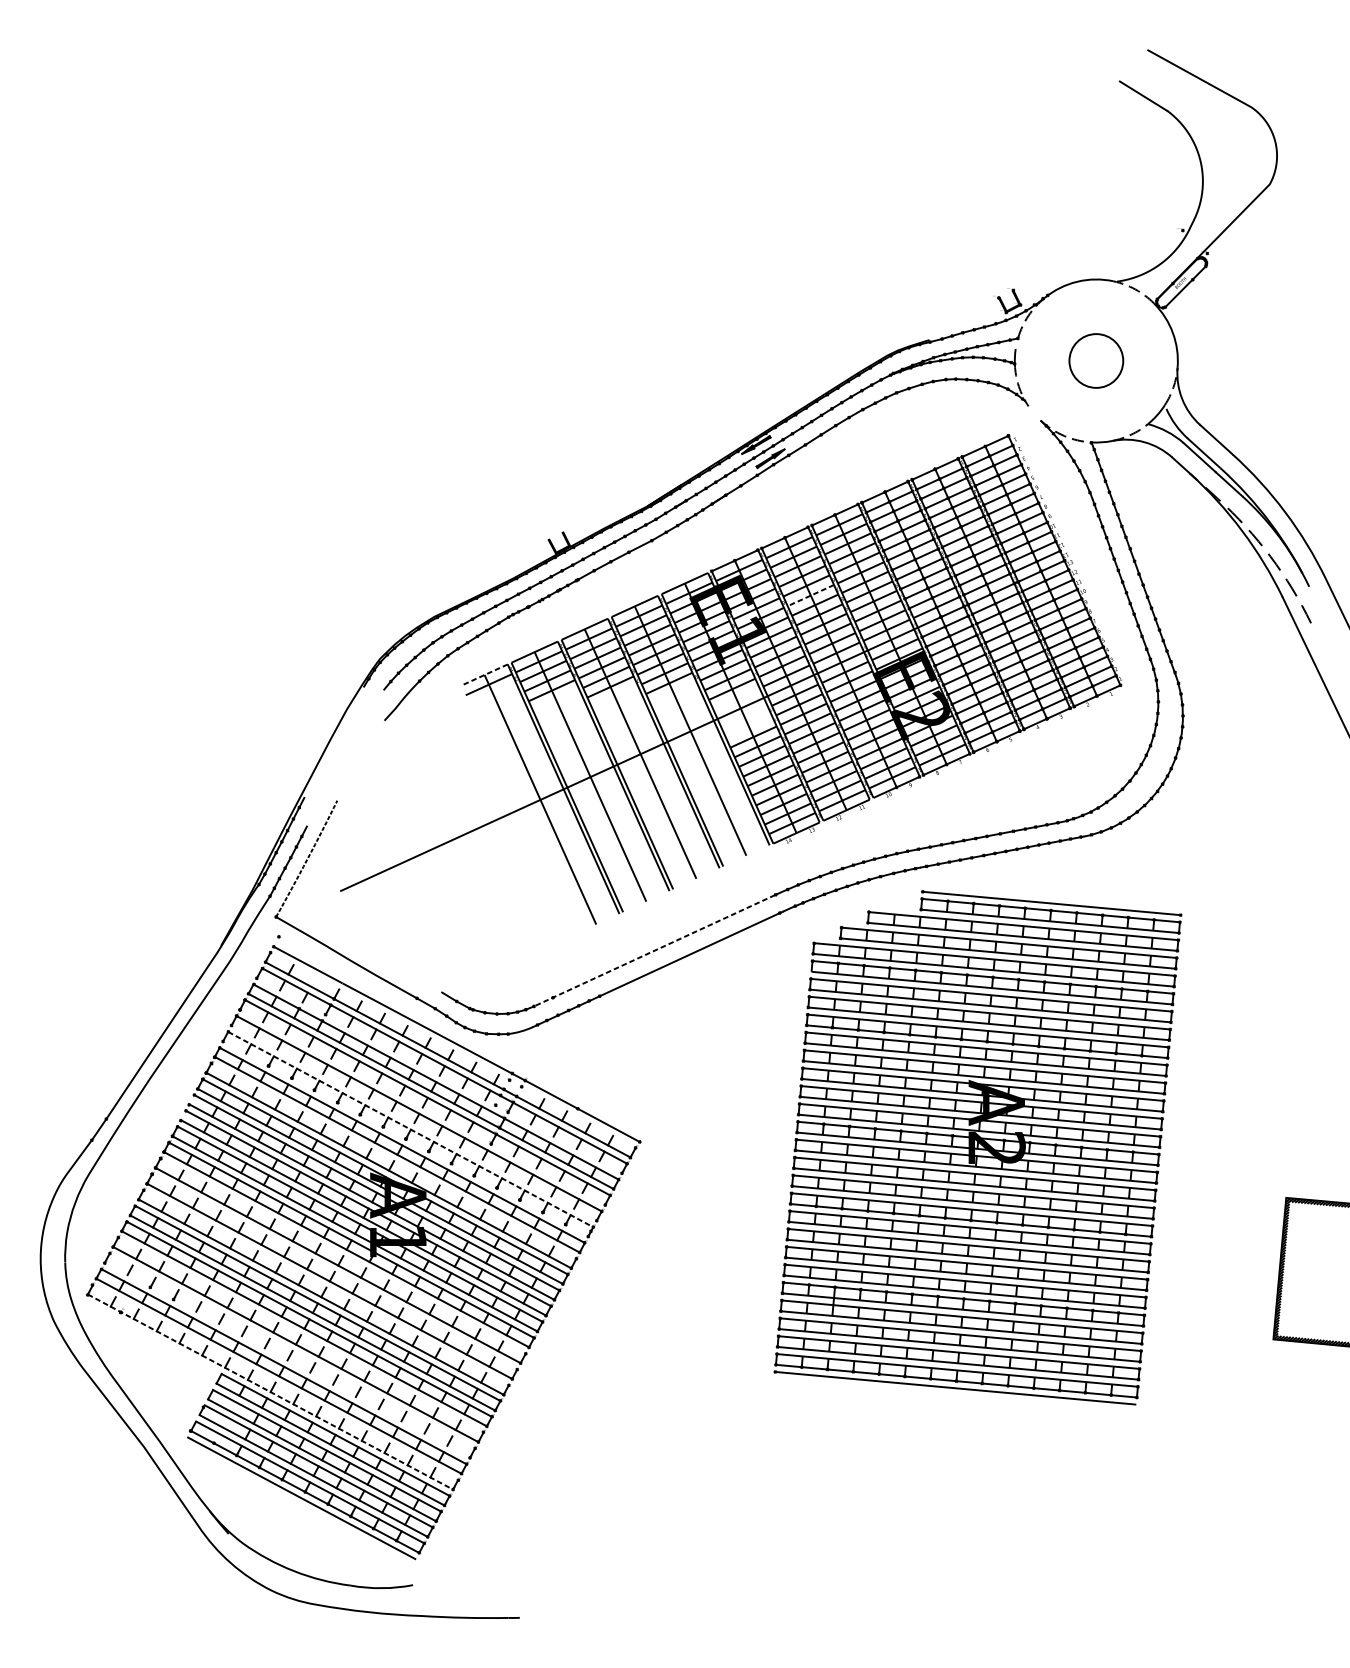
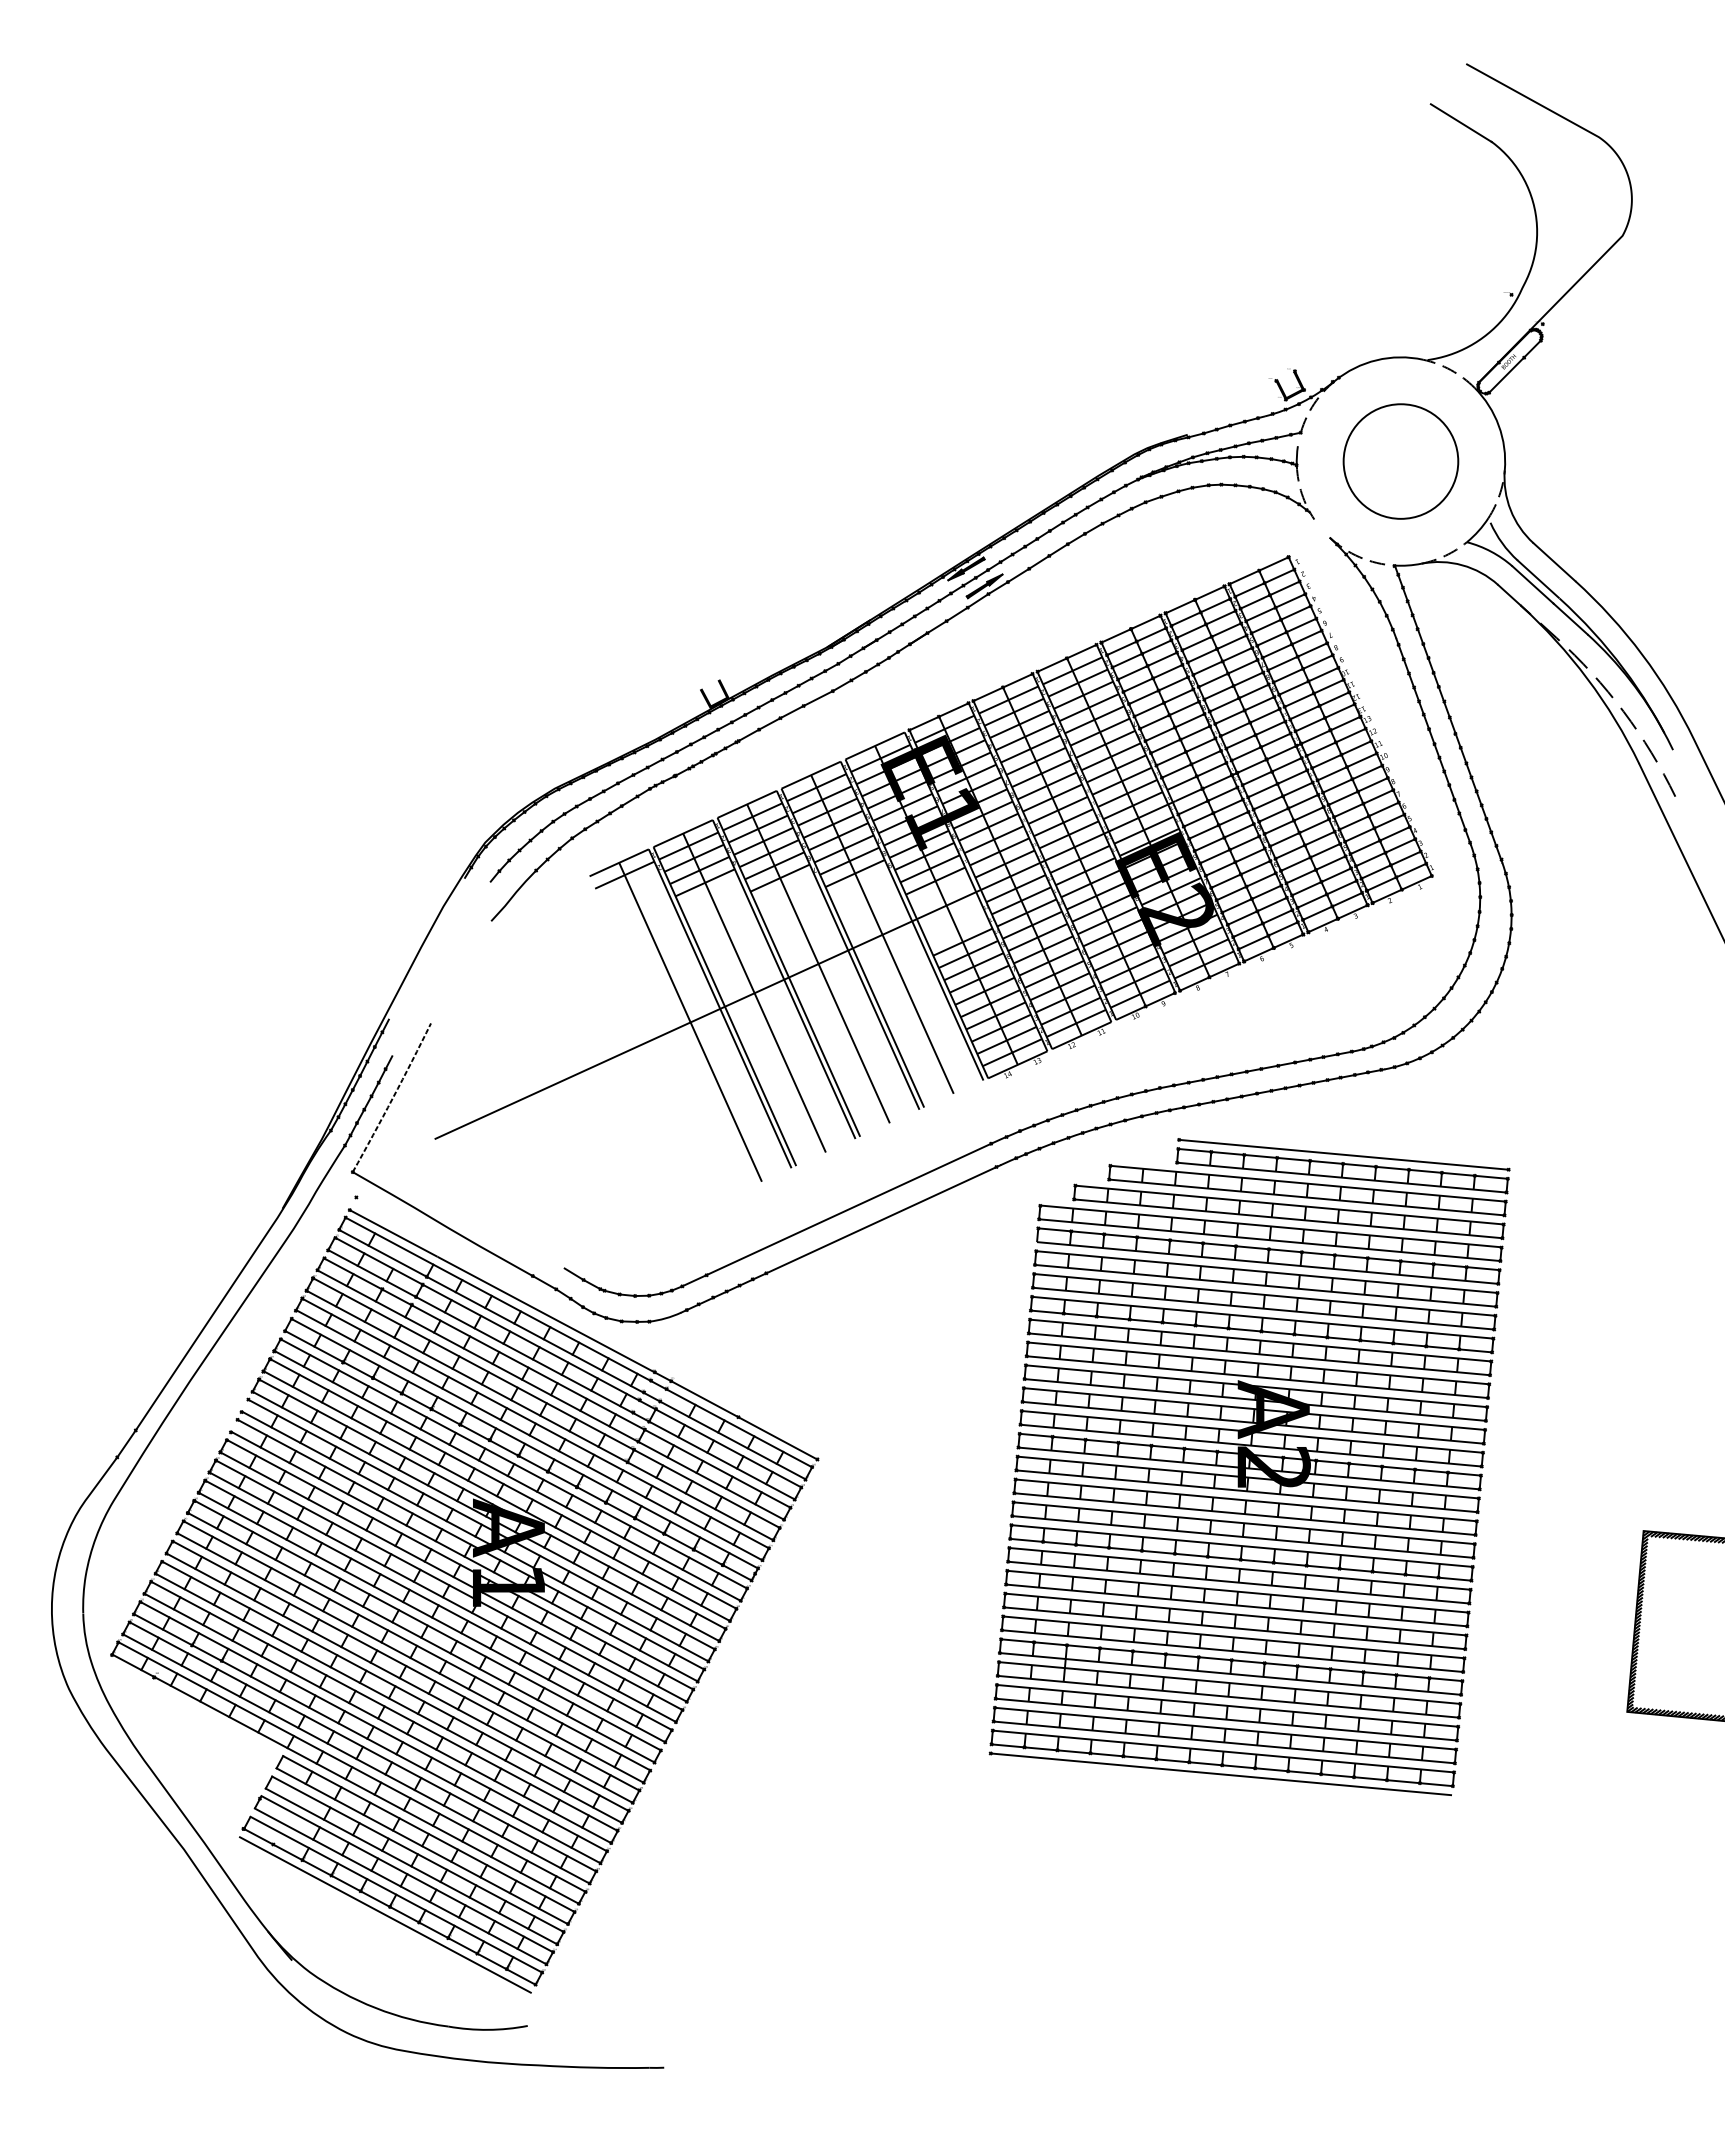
circle: (1095, 360) -> (1400, 461), size x1.67
line: (811, 595) -> (1036, 761), dashed -> solid
line: (484, 674) -> (619, 862), dashed -> solid
line: (654, 950) -> (836, 1215), dashed -> solid
line: (452, 1050) -> (578, 1342), added
line: (439, 1075) -> (561, 1374), added
line: (422, 1107) -> (539, 1415), added
line: (414, 1123) -> (529, 1435), added
line: (410, 1129) -> (524, 1443), dashed -> solid
line: (405, 1138) -> (518, 1455), added
line: (394, 1160) -> (503, 1483), added
line: (343, 1256) -> (438, 1605), added
line: (334, 1271) -> (427, 1625), added
line: (326, 1287) -> (416, 1645), added
line: (300, 1335) -> (384, 1706), added
line: (292, 1350) -> (373, 1726), added
line: (286, 1360) -> (366, 1738), added
line: (275, 1382) -> (352, 1766), added
line: (270, 1392) -> (345, 1779), dashed -> solid

